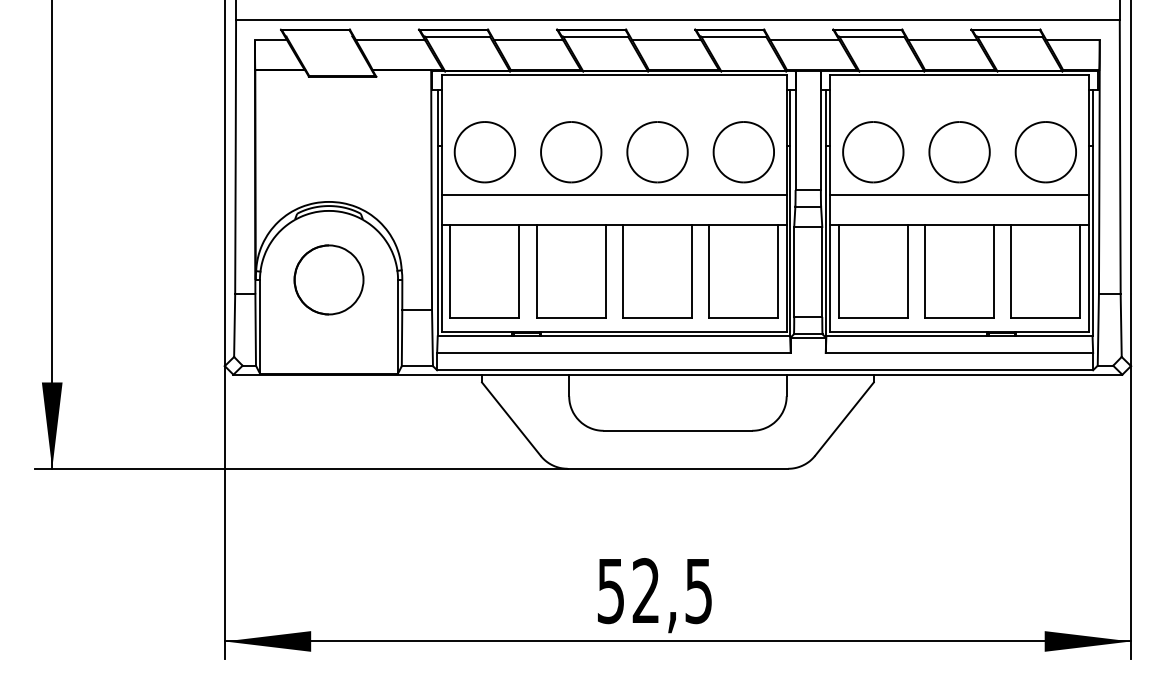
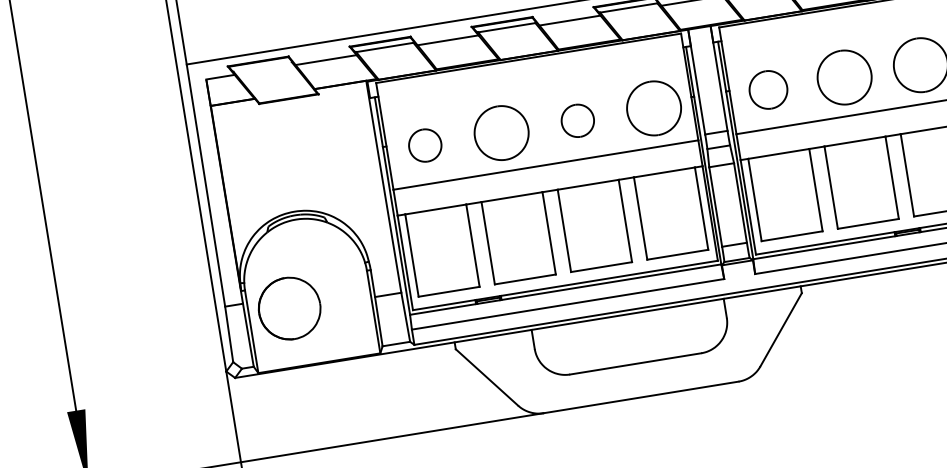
part: (484, 152) -> (425, 145), size x0.6
part: (657, 152) -> (577, 121), size x0.6
part: (873, 152) -> (768, 90), size x0.7
part: (328, 279) -> (289, 308), moved

